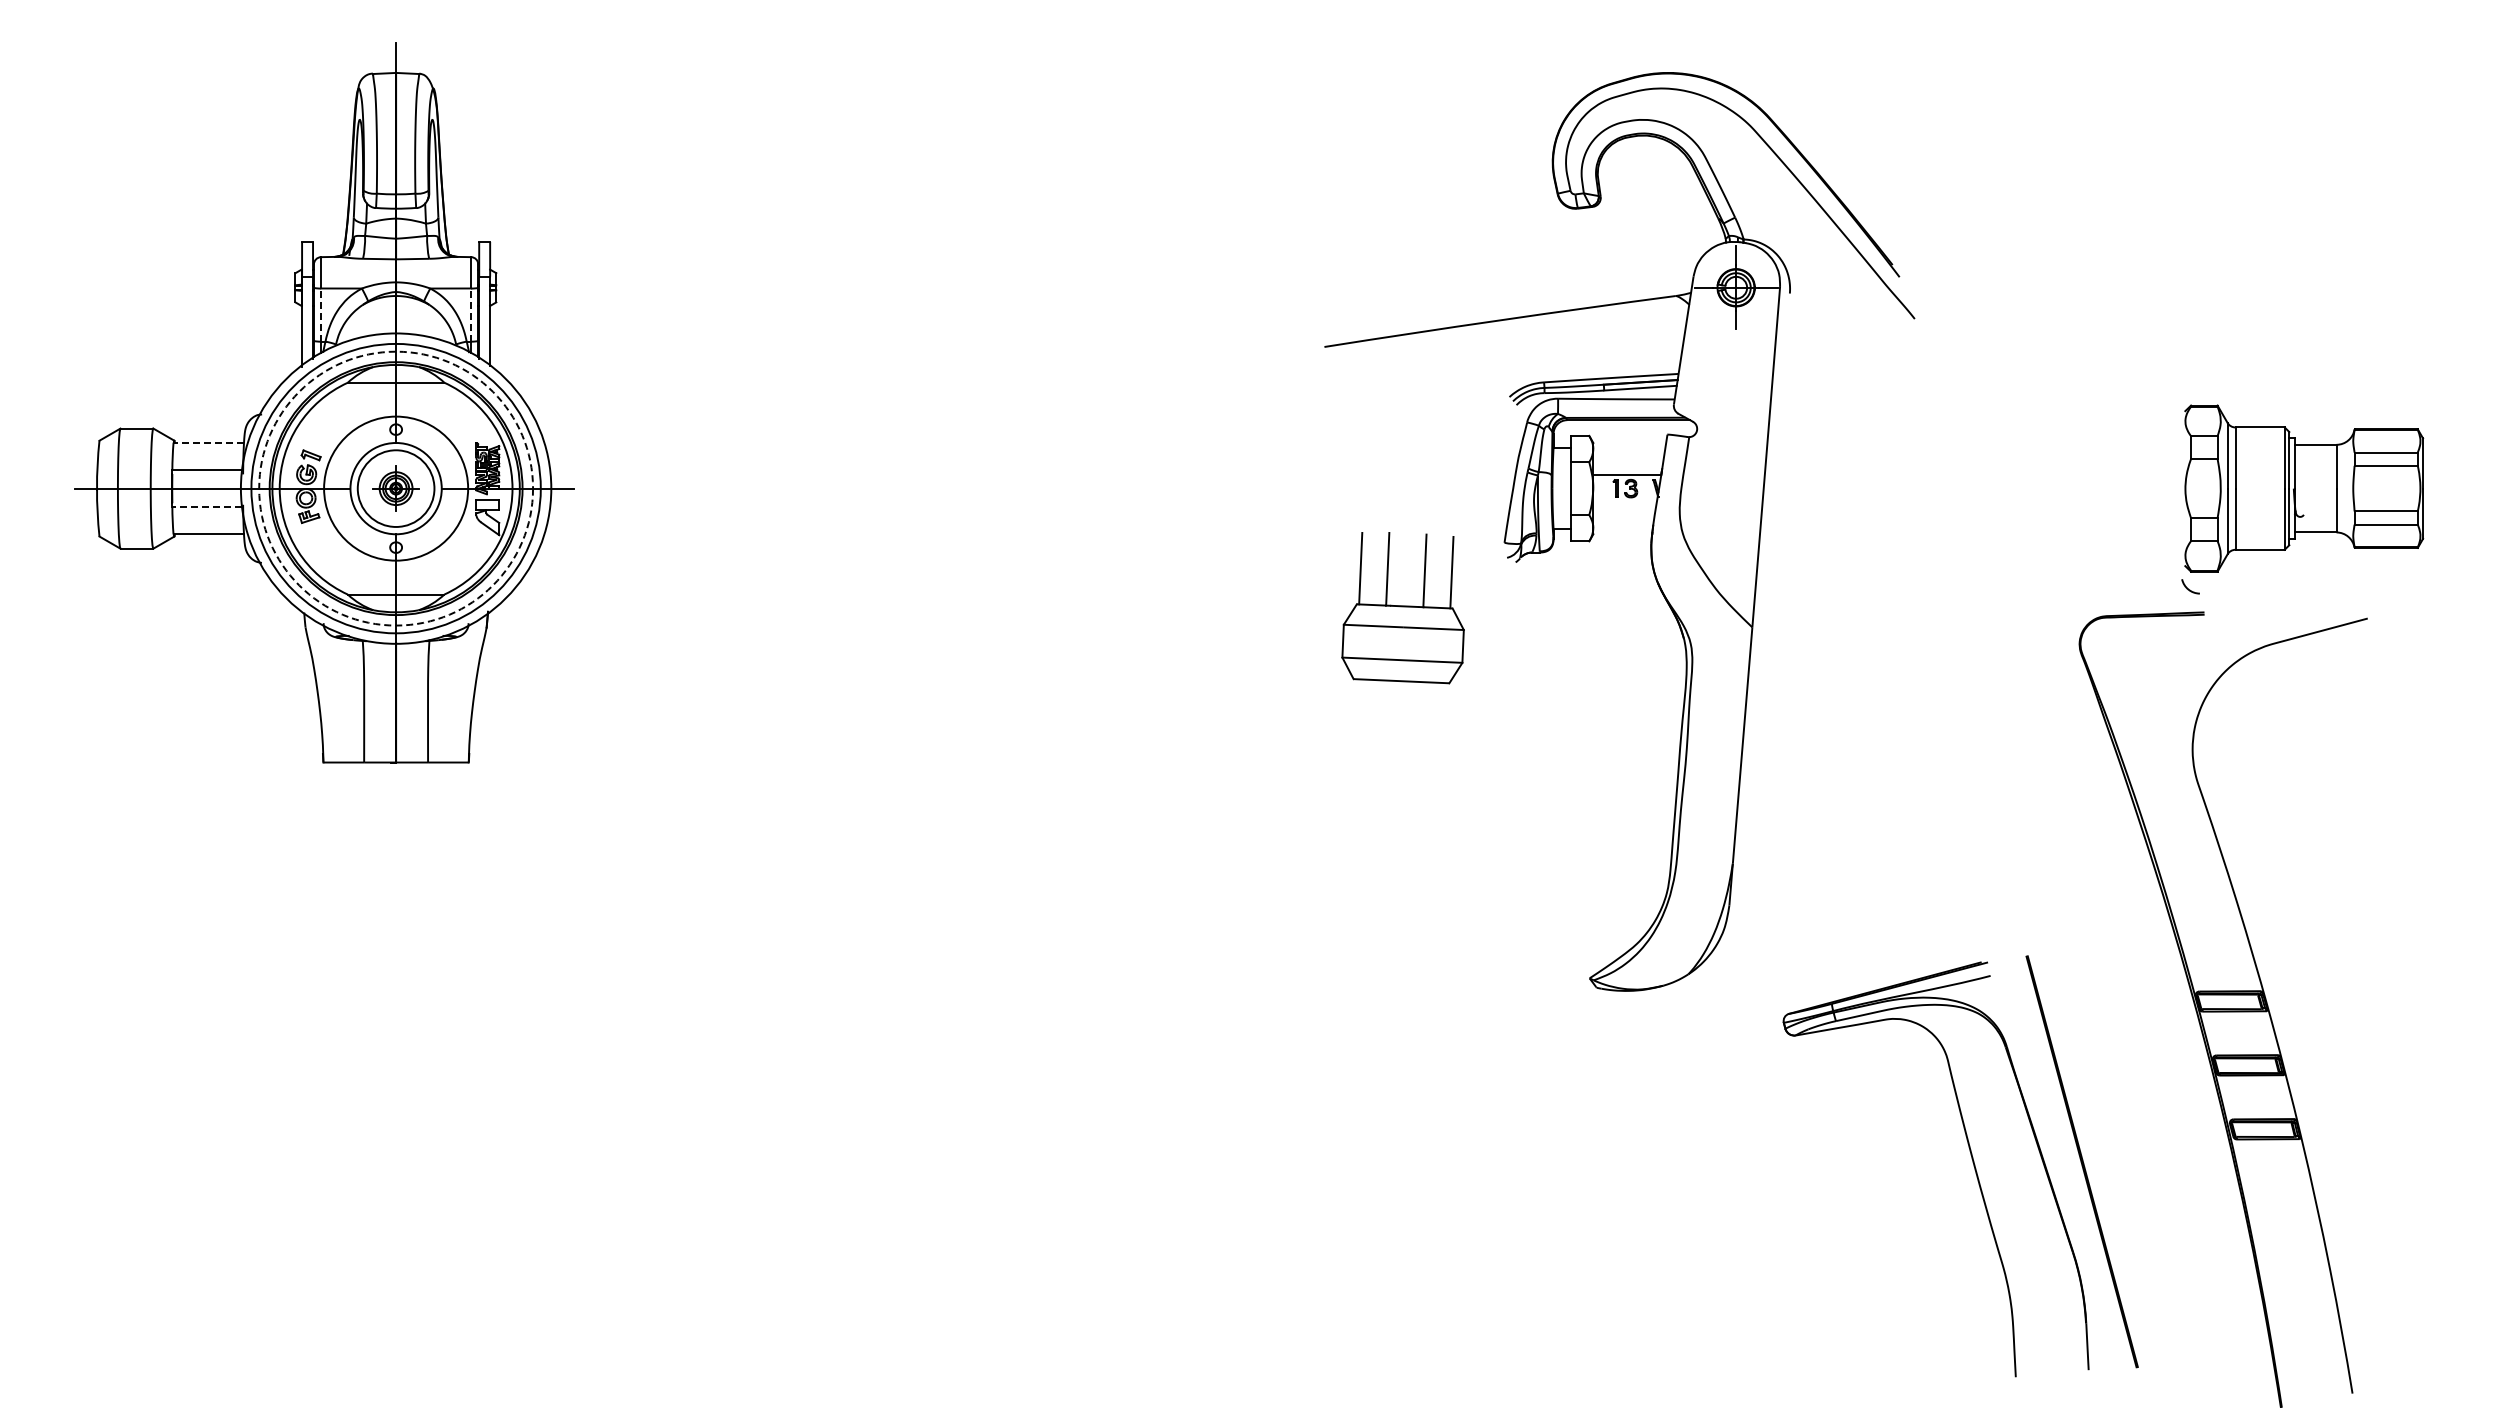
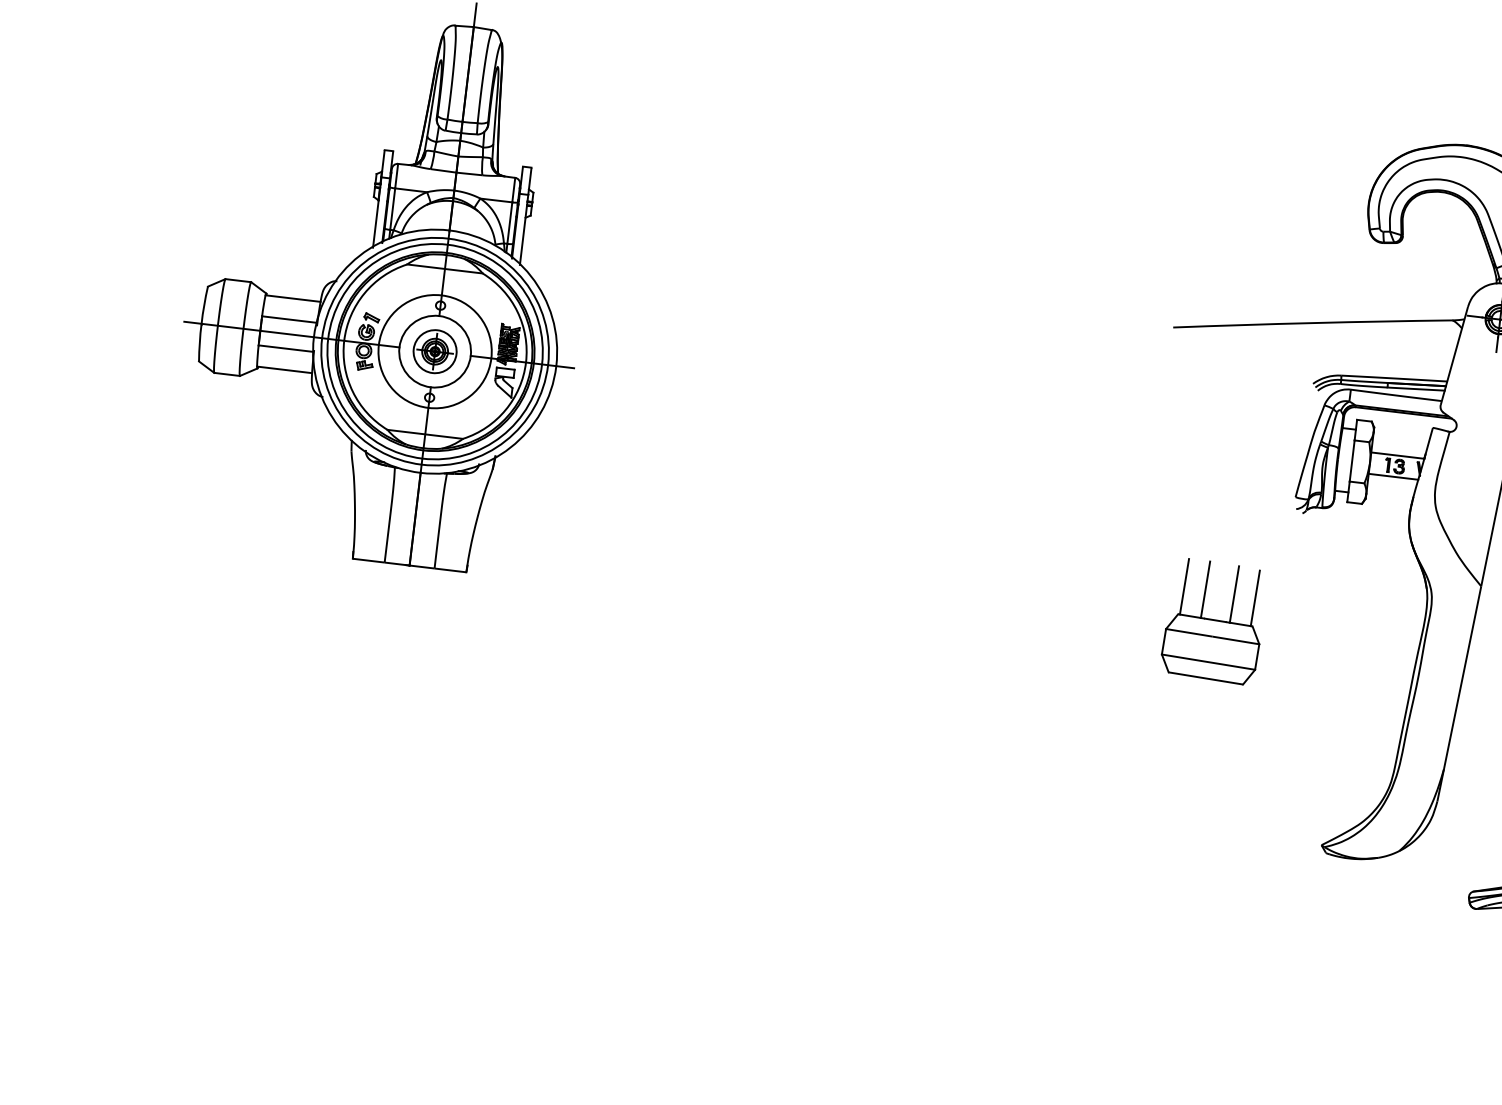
line: (321, 315) -> (392, 209), dashed -> solid
line: (471, 315) -> (510, 223), dashed -> solid
line: (208, 443) -> (292, 298), dashed -> solid
circle: (395, 488) -> (434, 351), size x0.71
circle: (396, 488) -> (435, 351), dashed -> solid
line: (1624, 502) -> (1393, 476), added
line: (207, 507) -> (286, 348), dashed -> solid
part: (1402, 608) -> (1213, 621), moved

